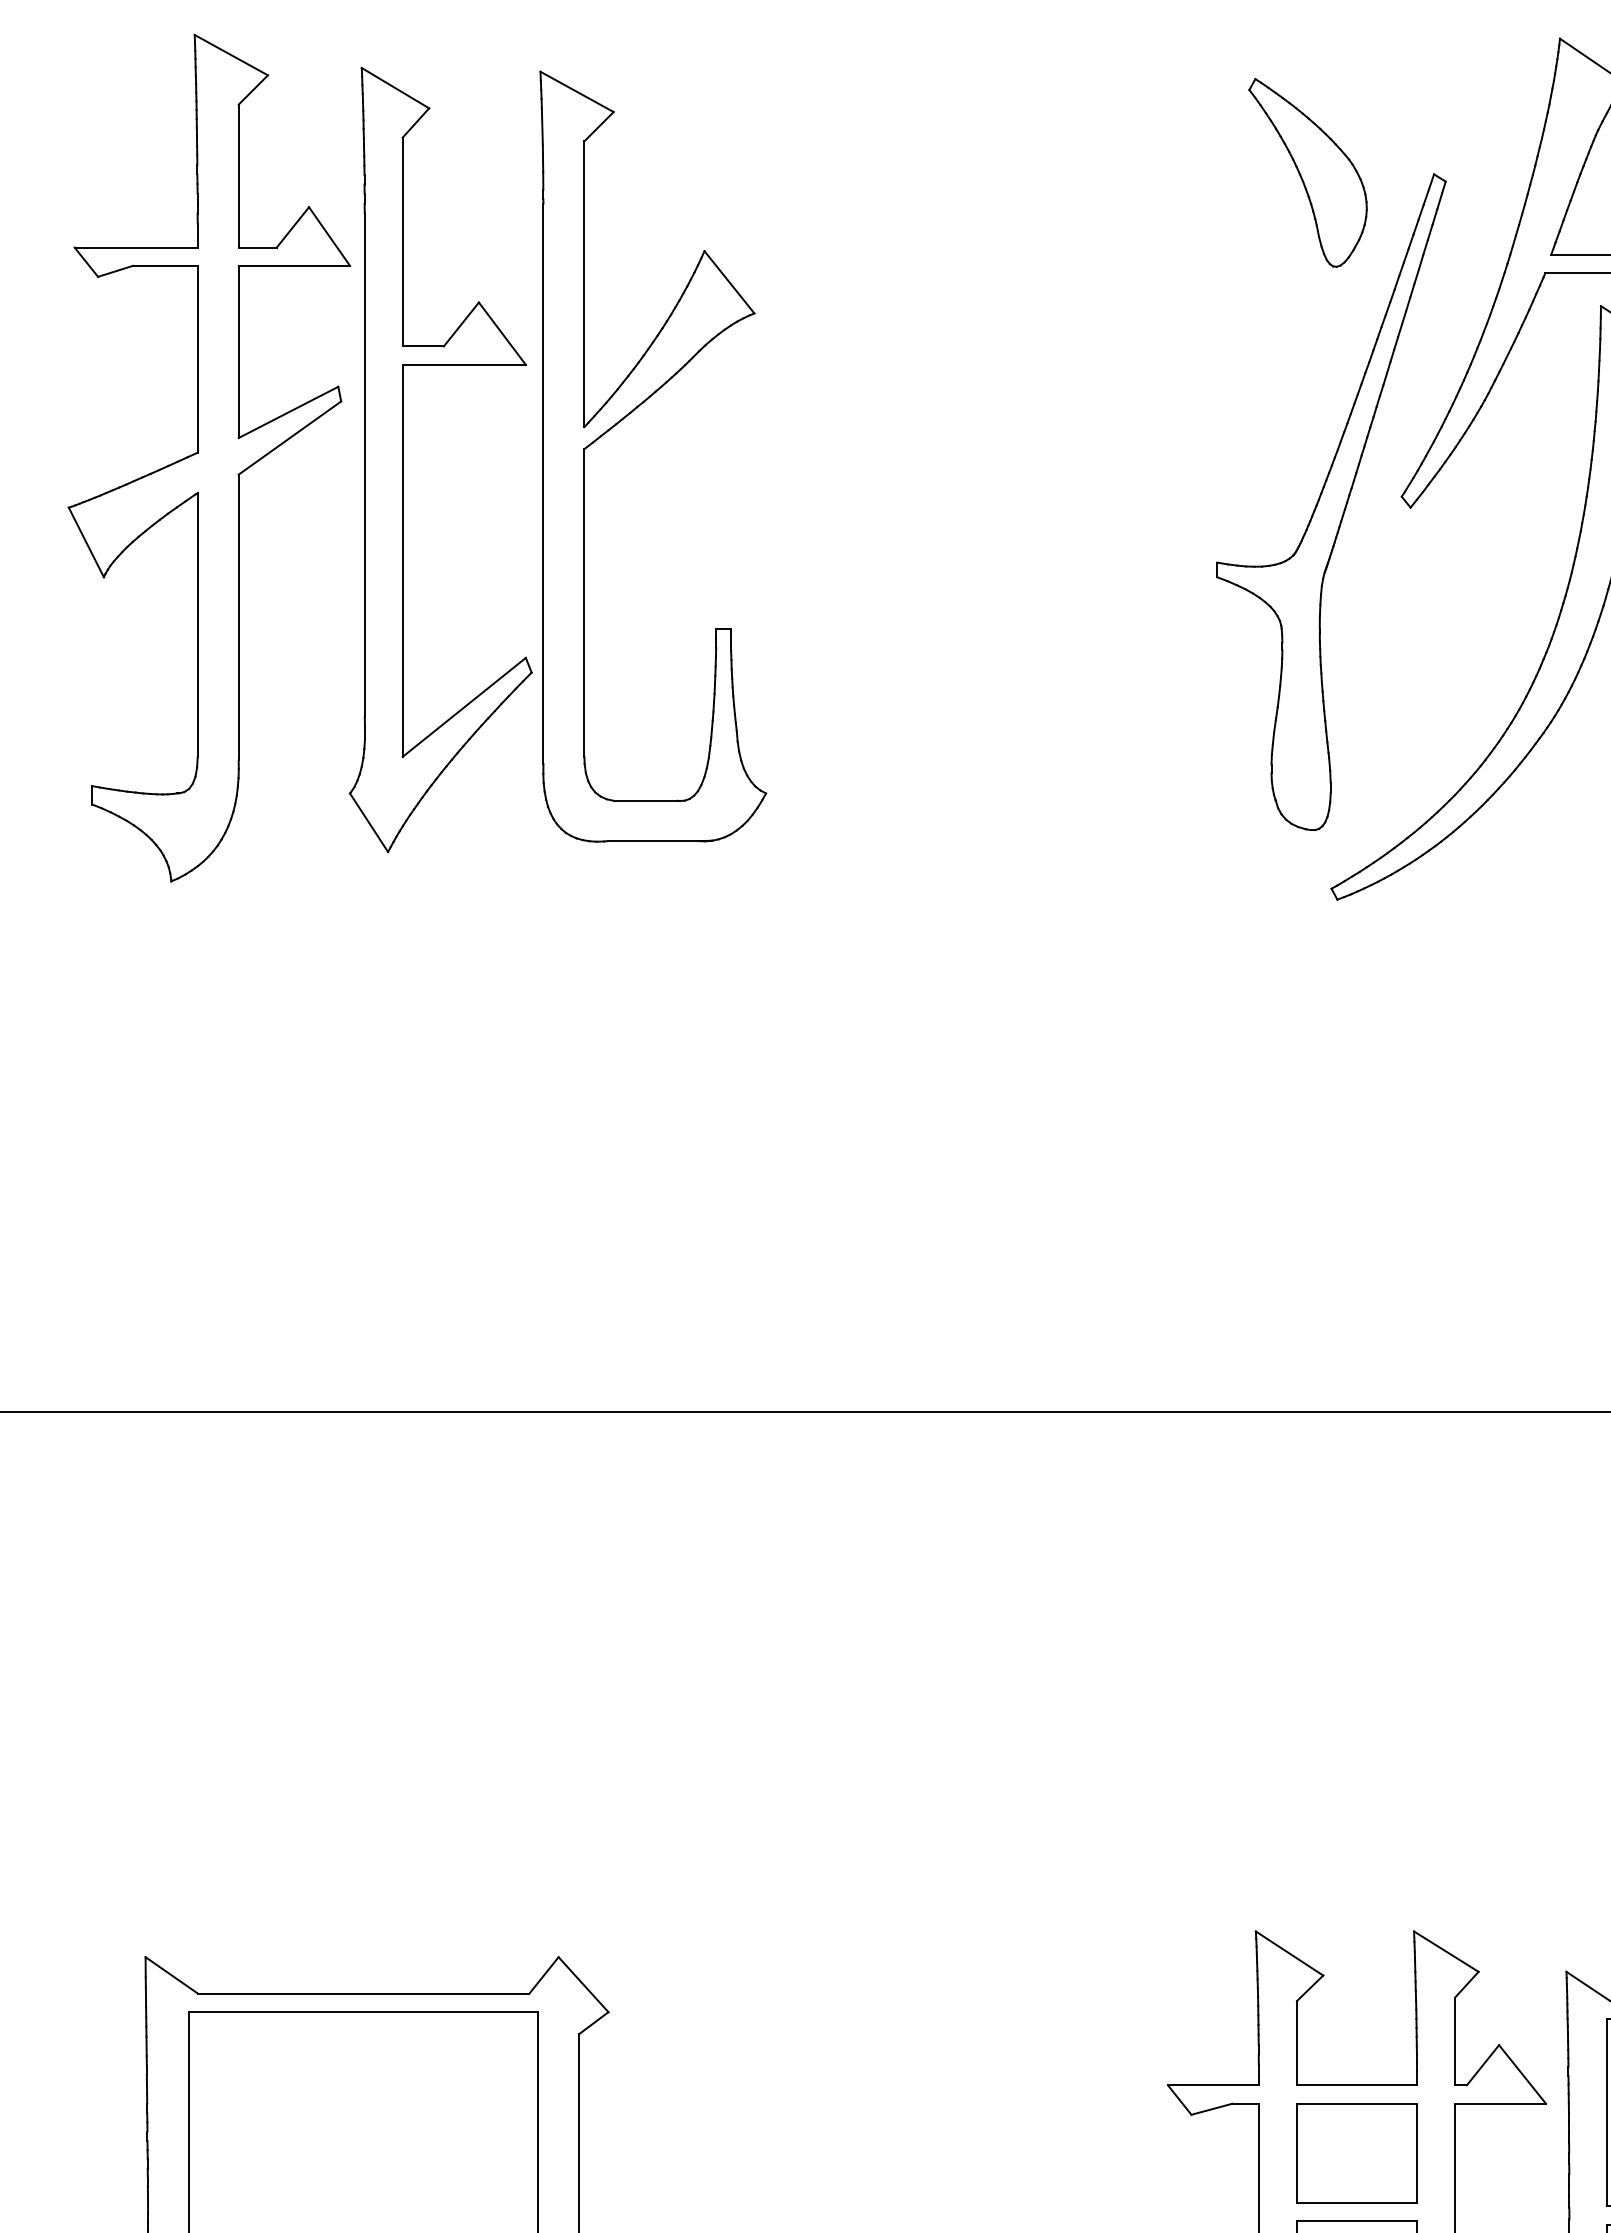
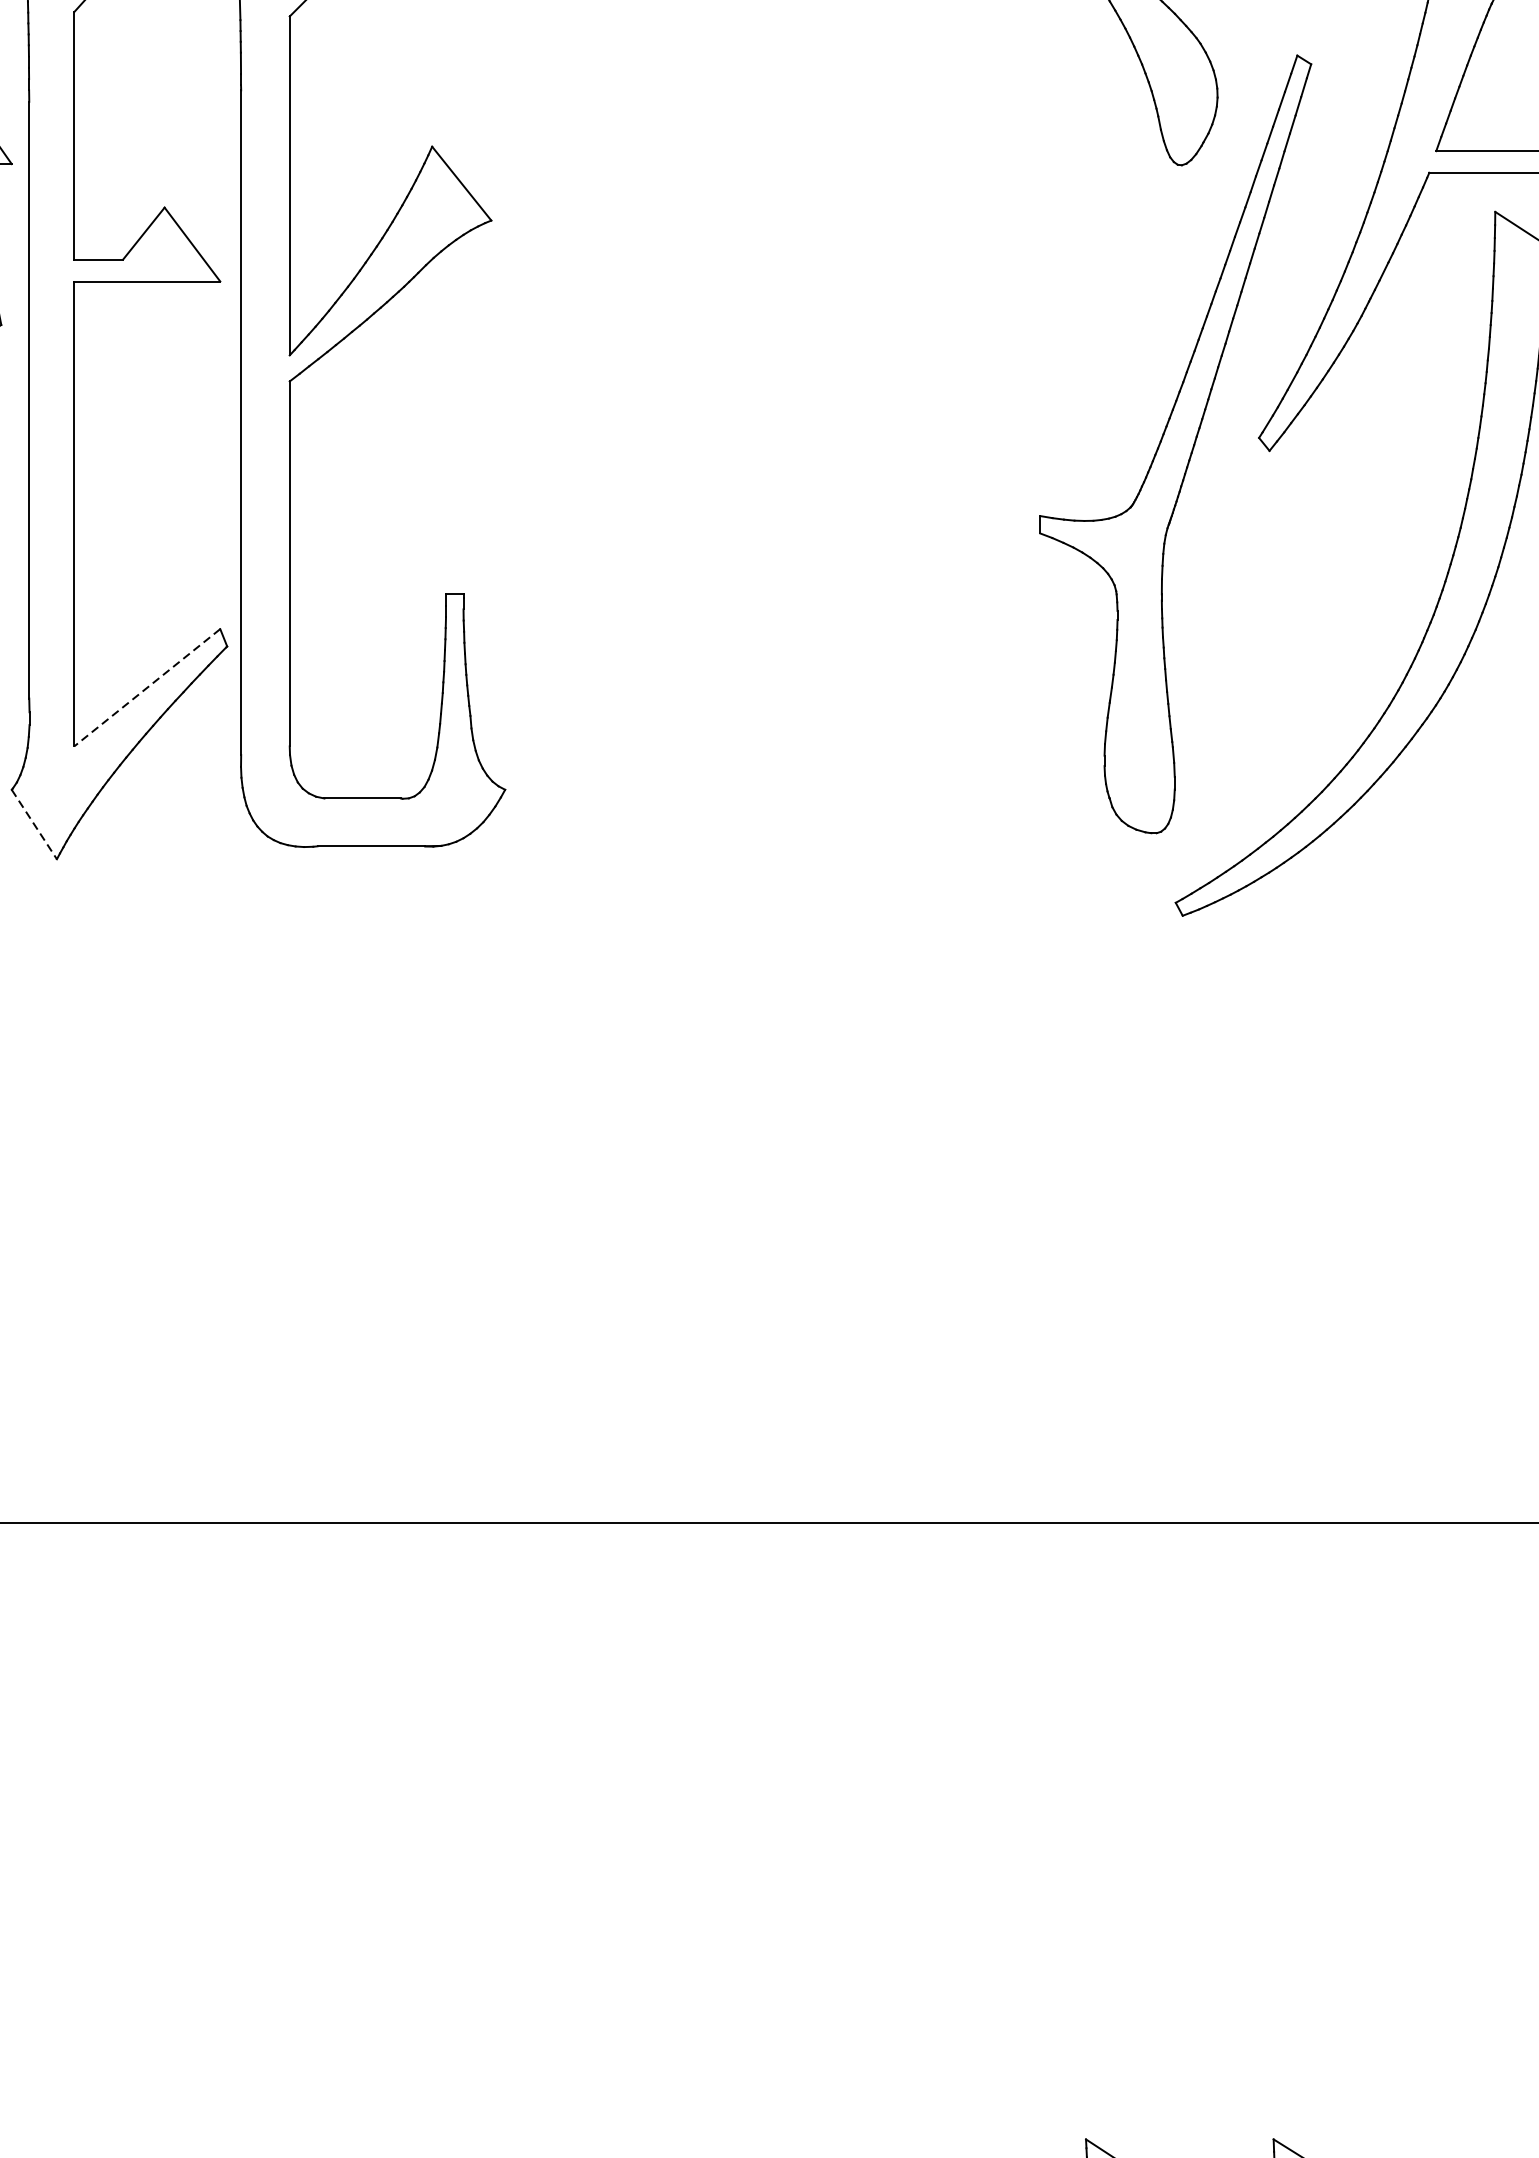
line: (464, 707) -> (147, 687), solid -> dashed
line: (369, 822) -> (34, 824), solid -> dashed

